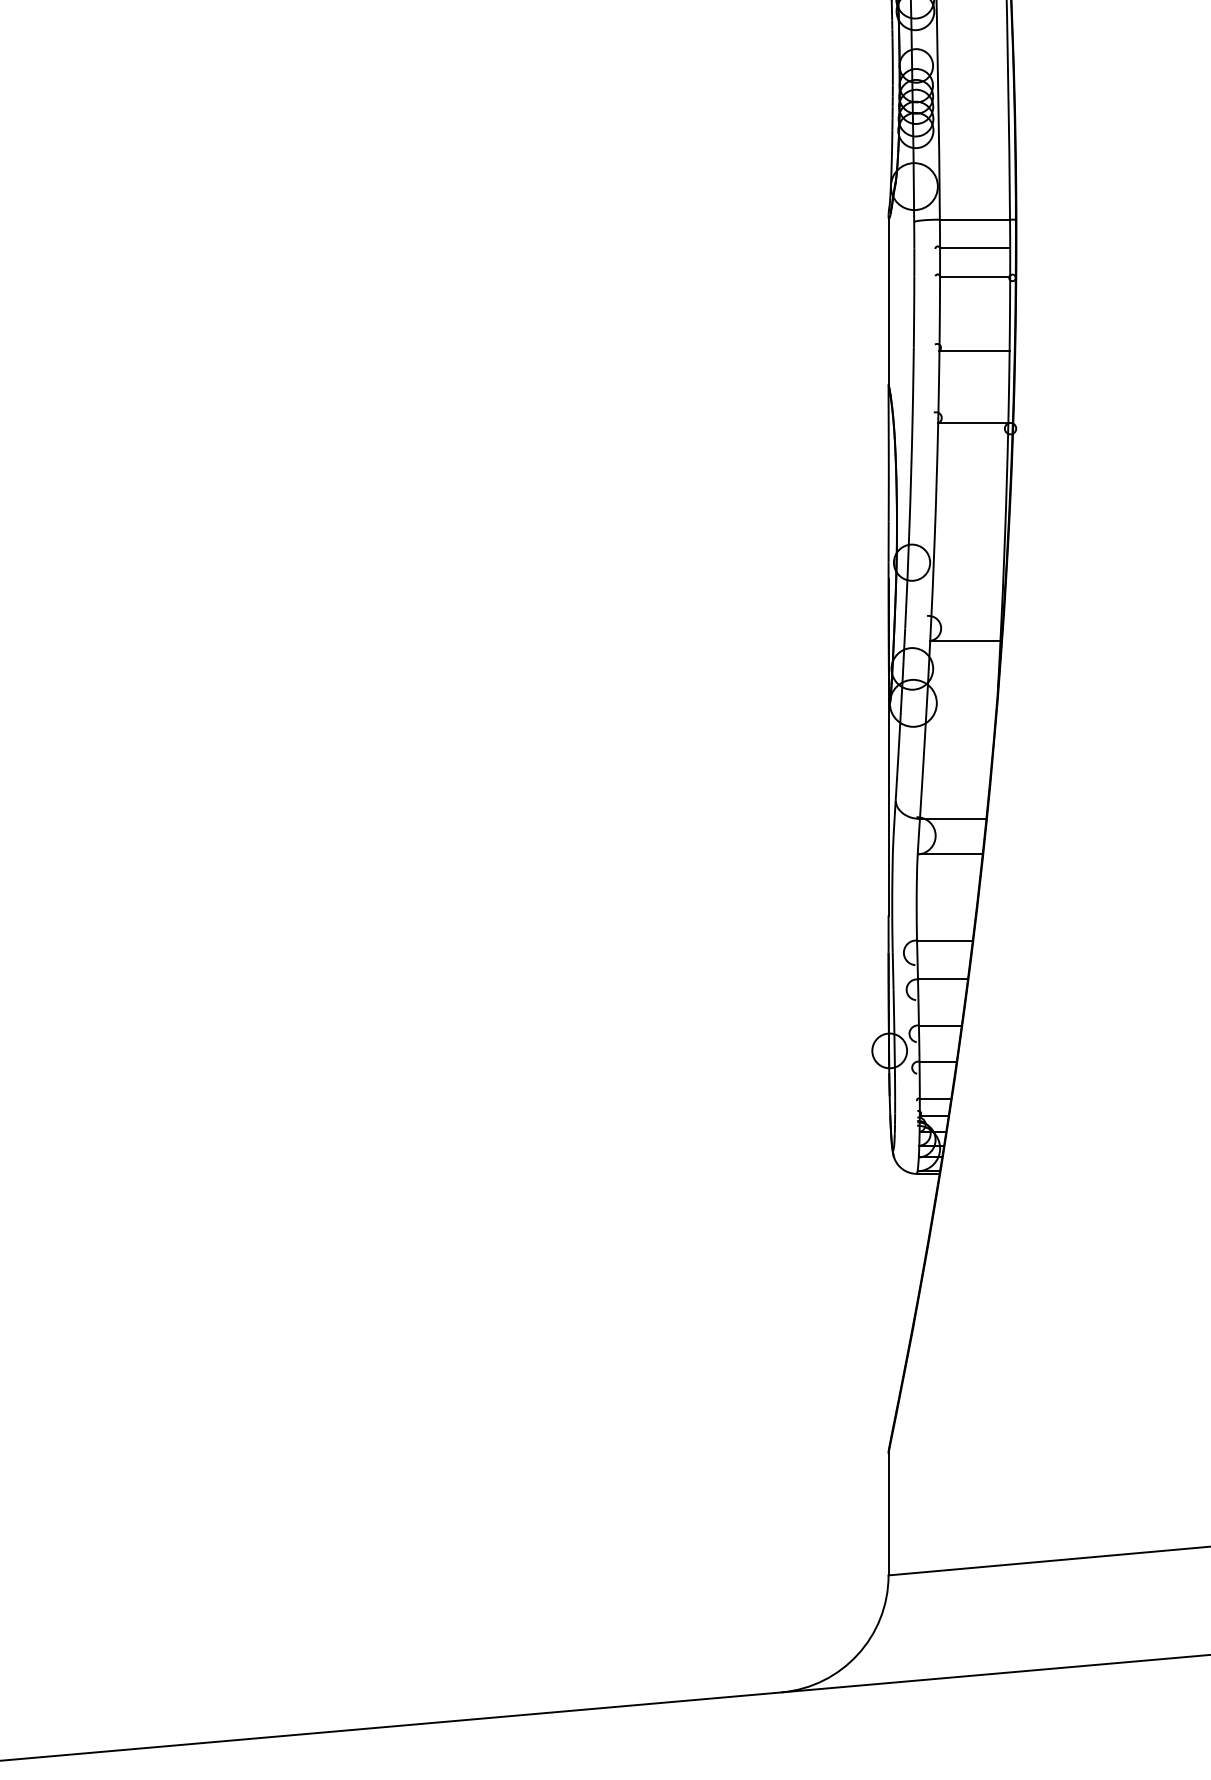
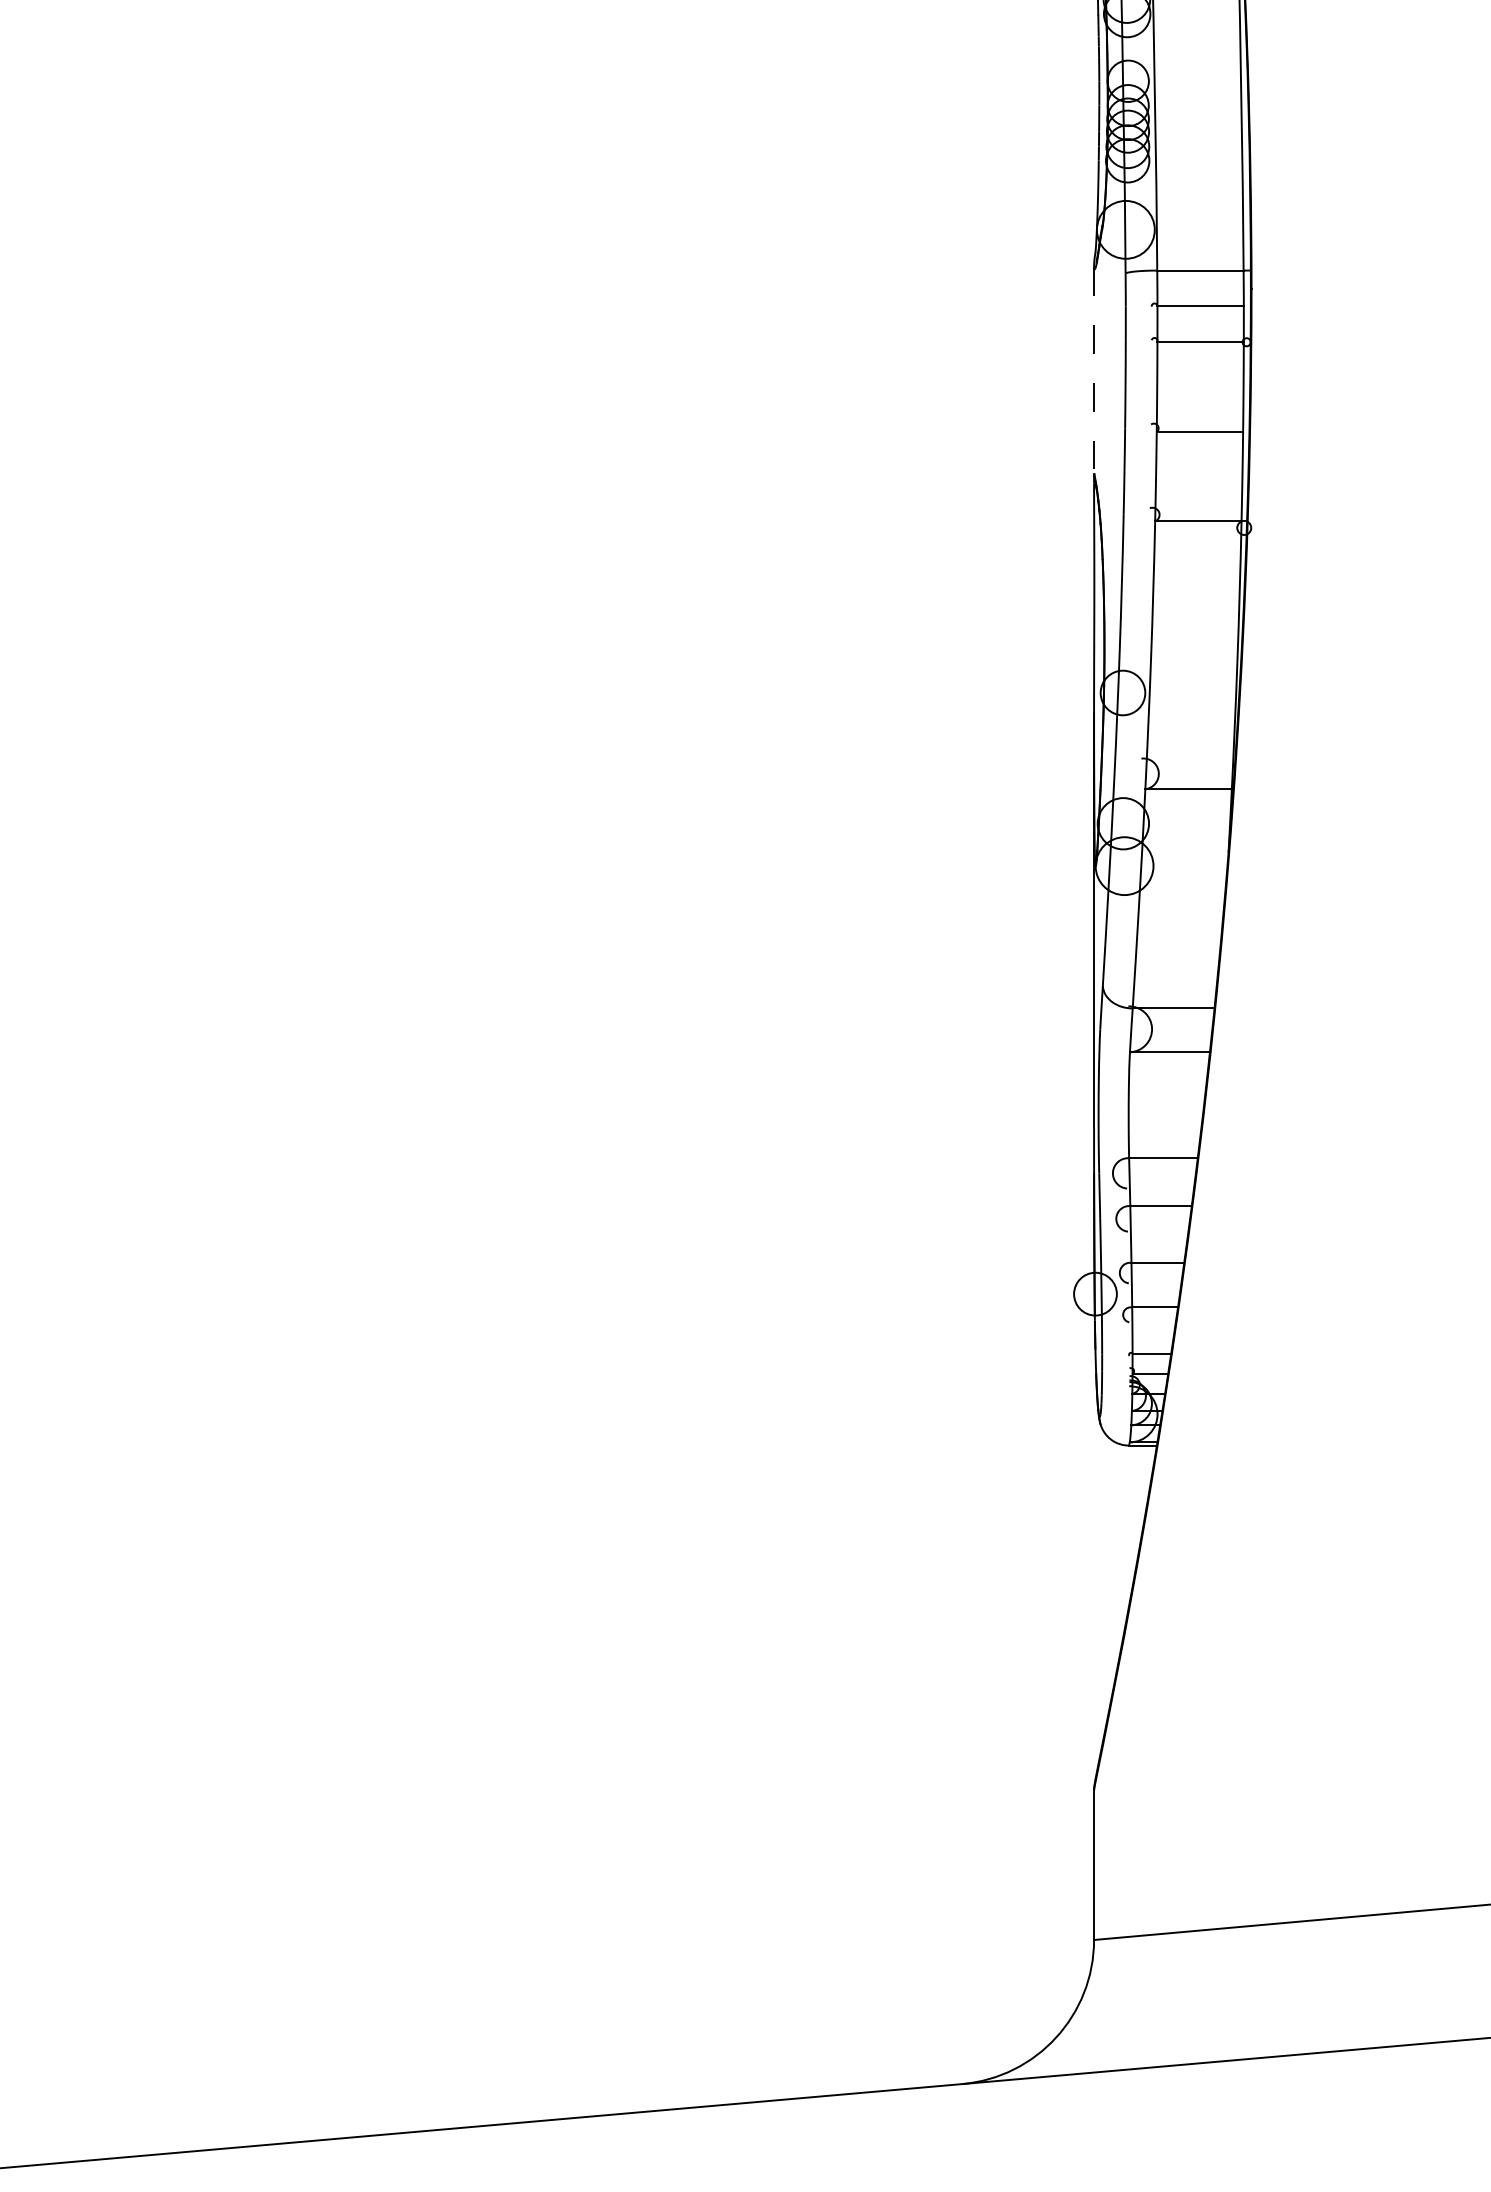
line: (888, 304) -> (1094, 375), solid -> dashed

